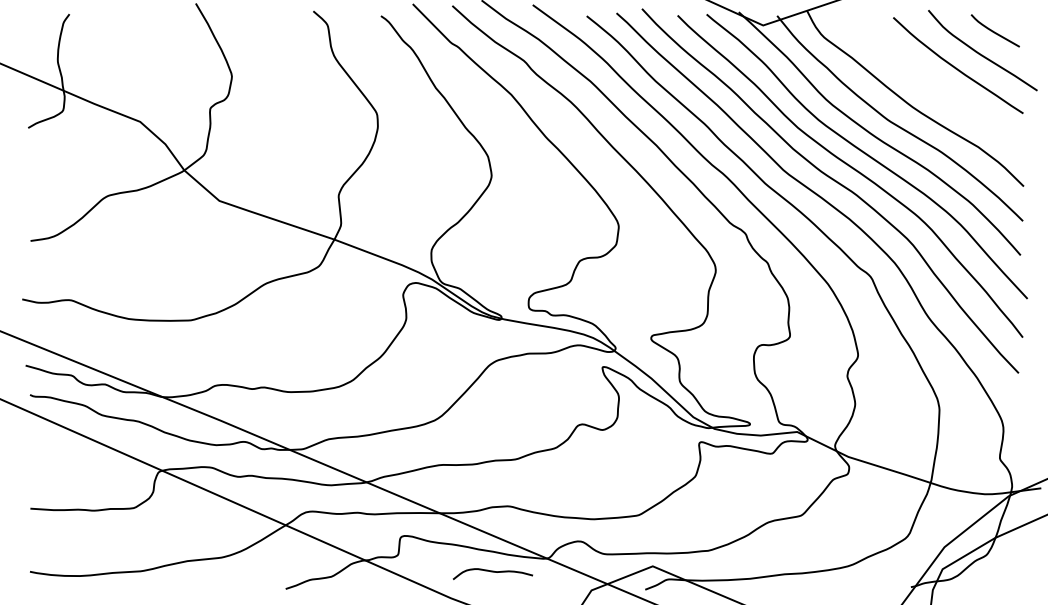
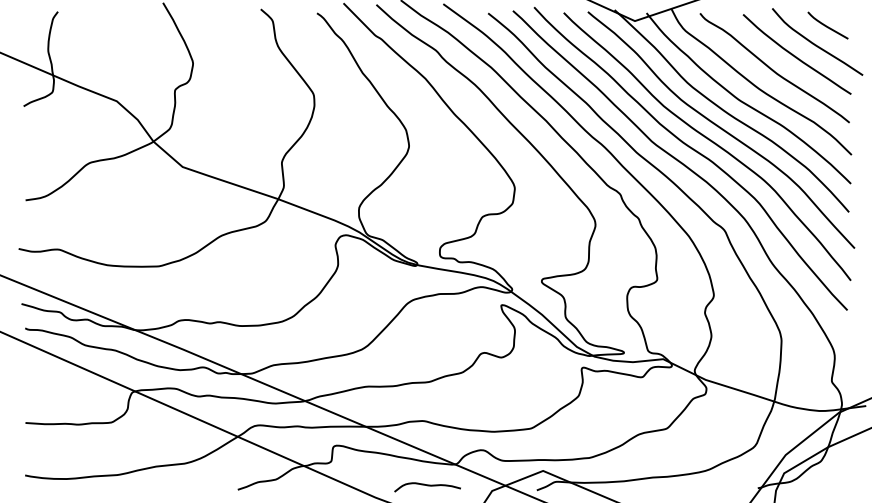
curve: (930, 84) -> (774, 70), added
curve: (492, 572) -> (427, 486), moved

